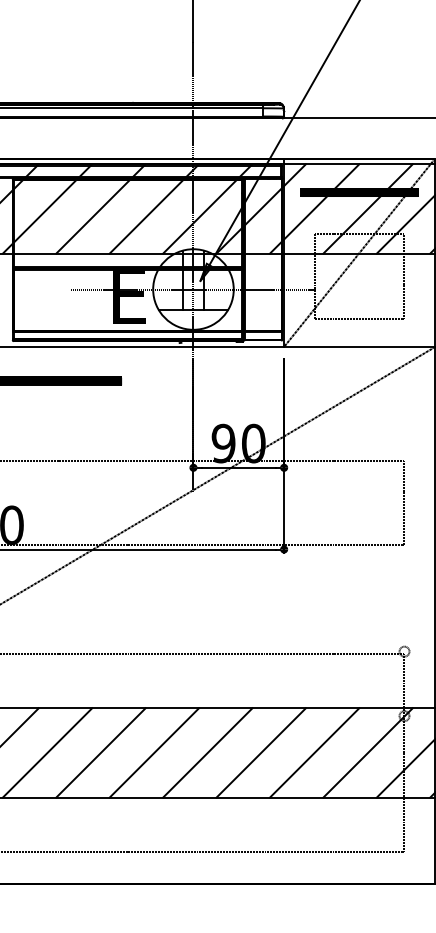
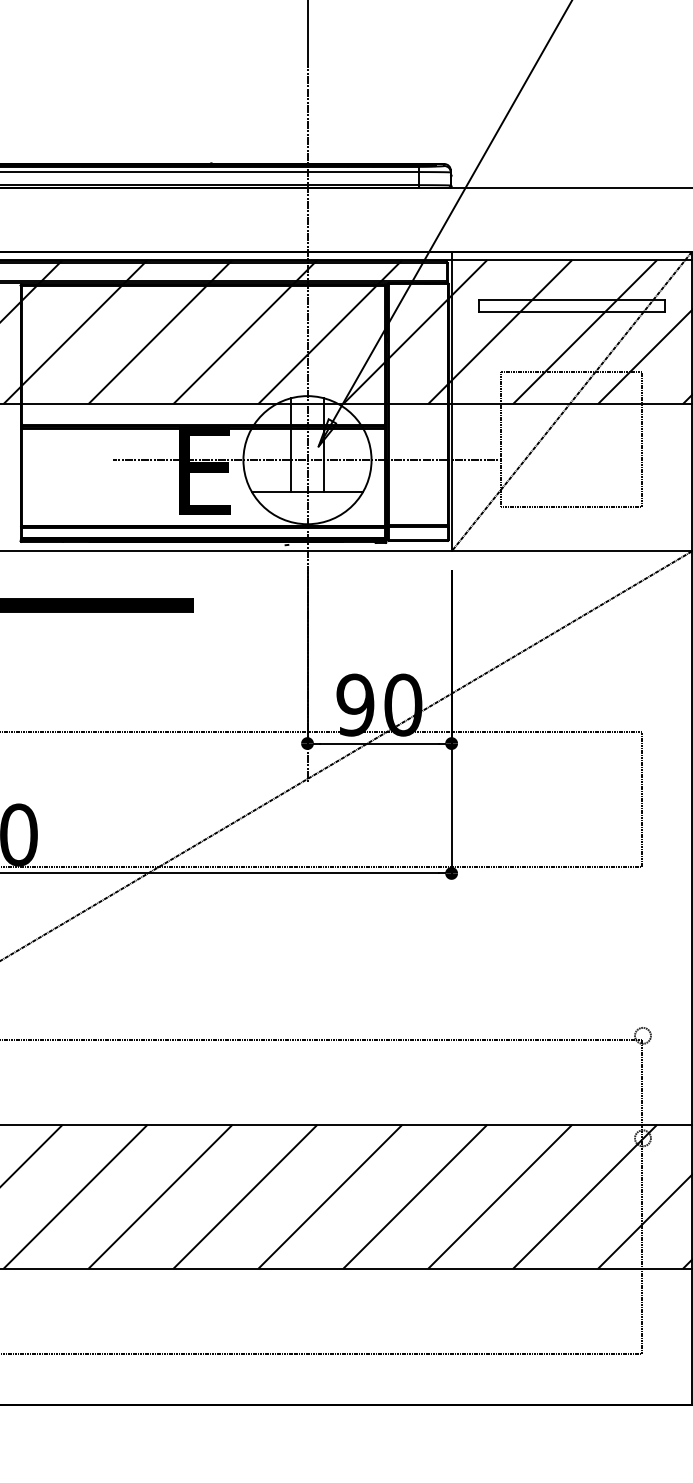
hatch: (359, 192) -> (571, 305), removed

